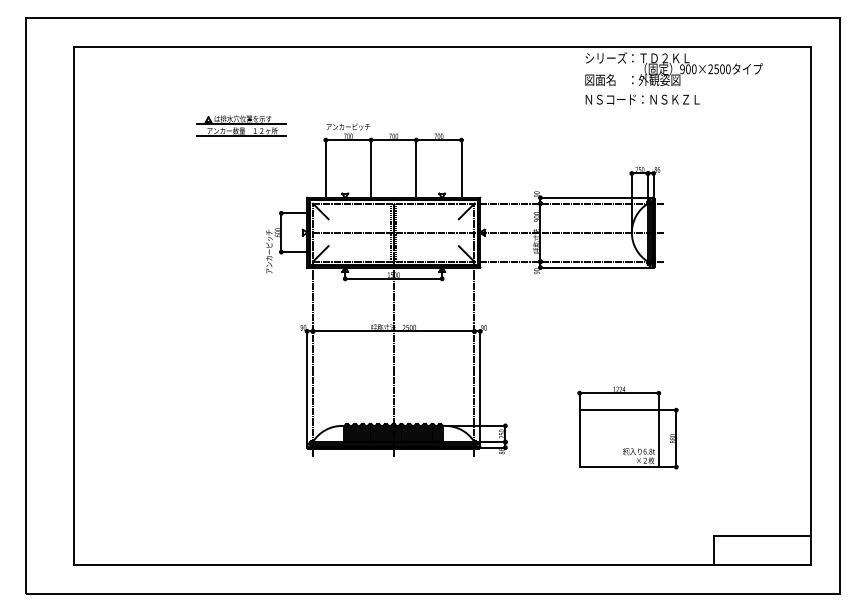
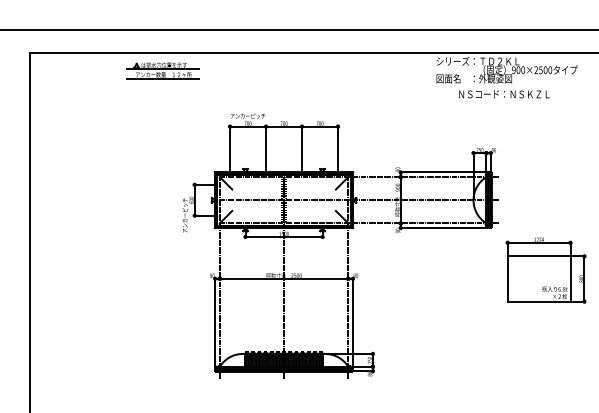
text: (642, 99) -> (504, 94), moved
part: (241, 125) -> (162, 70), moved
part: (627, 427) -> (545, 270), moved

